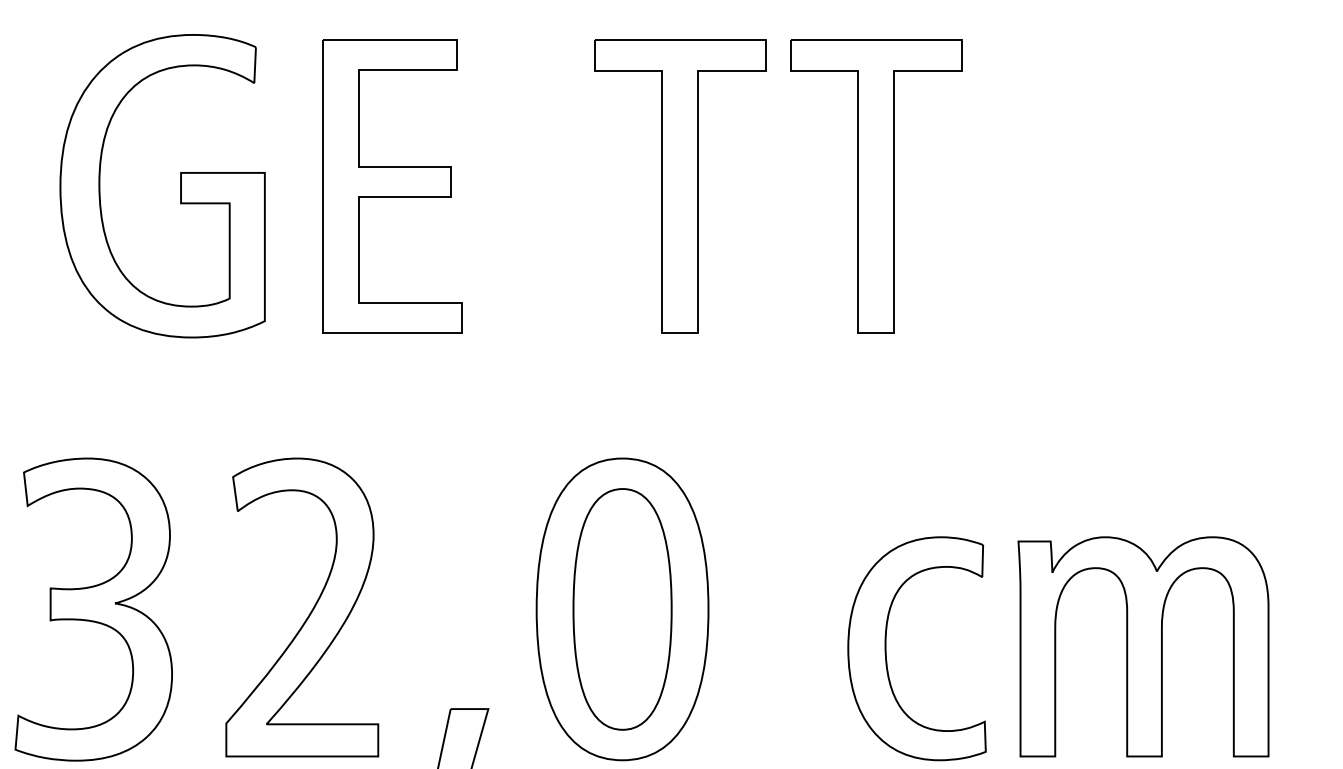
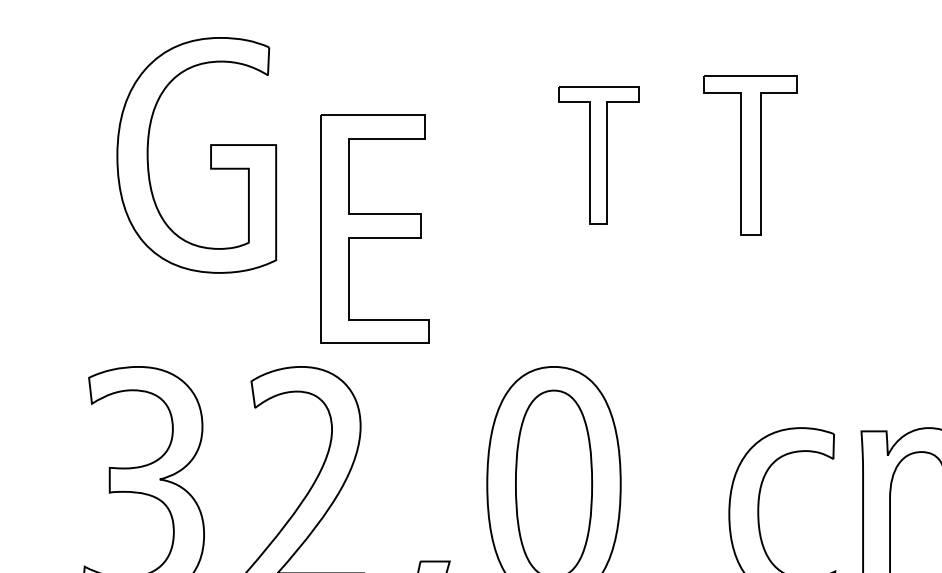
part: (392, 186) -> (375, 229), moved
part: (680, 186) -> (598, 155), size x0.6
part: (876, 186) -> (751, 155), size x0.7

